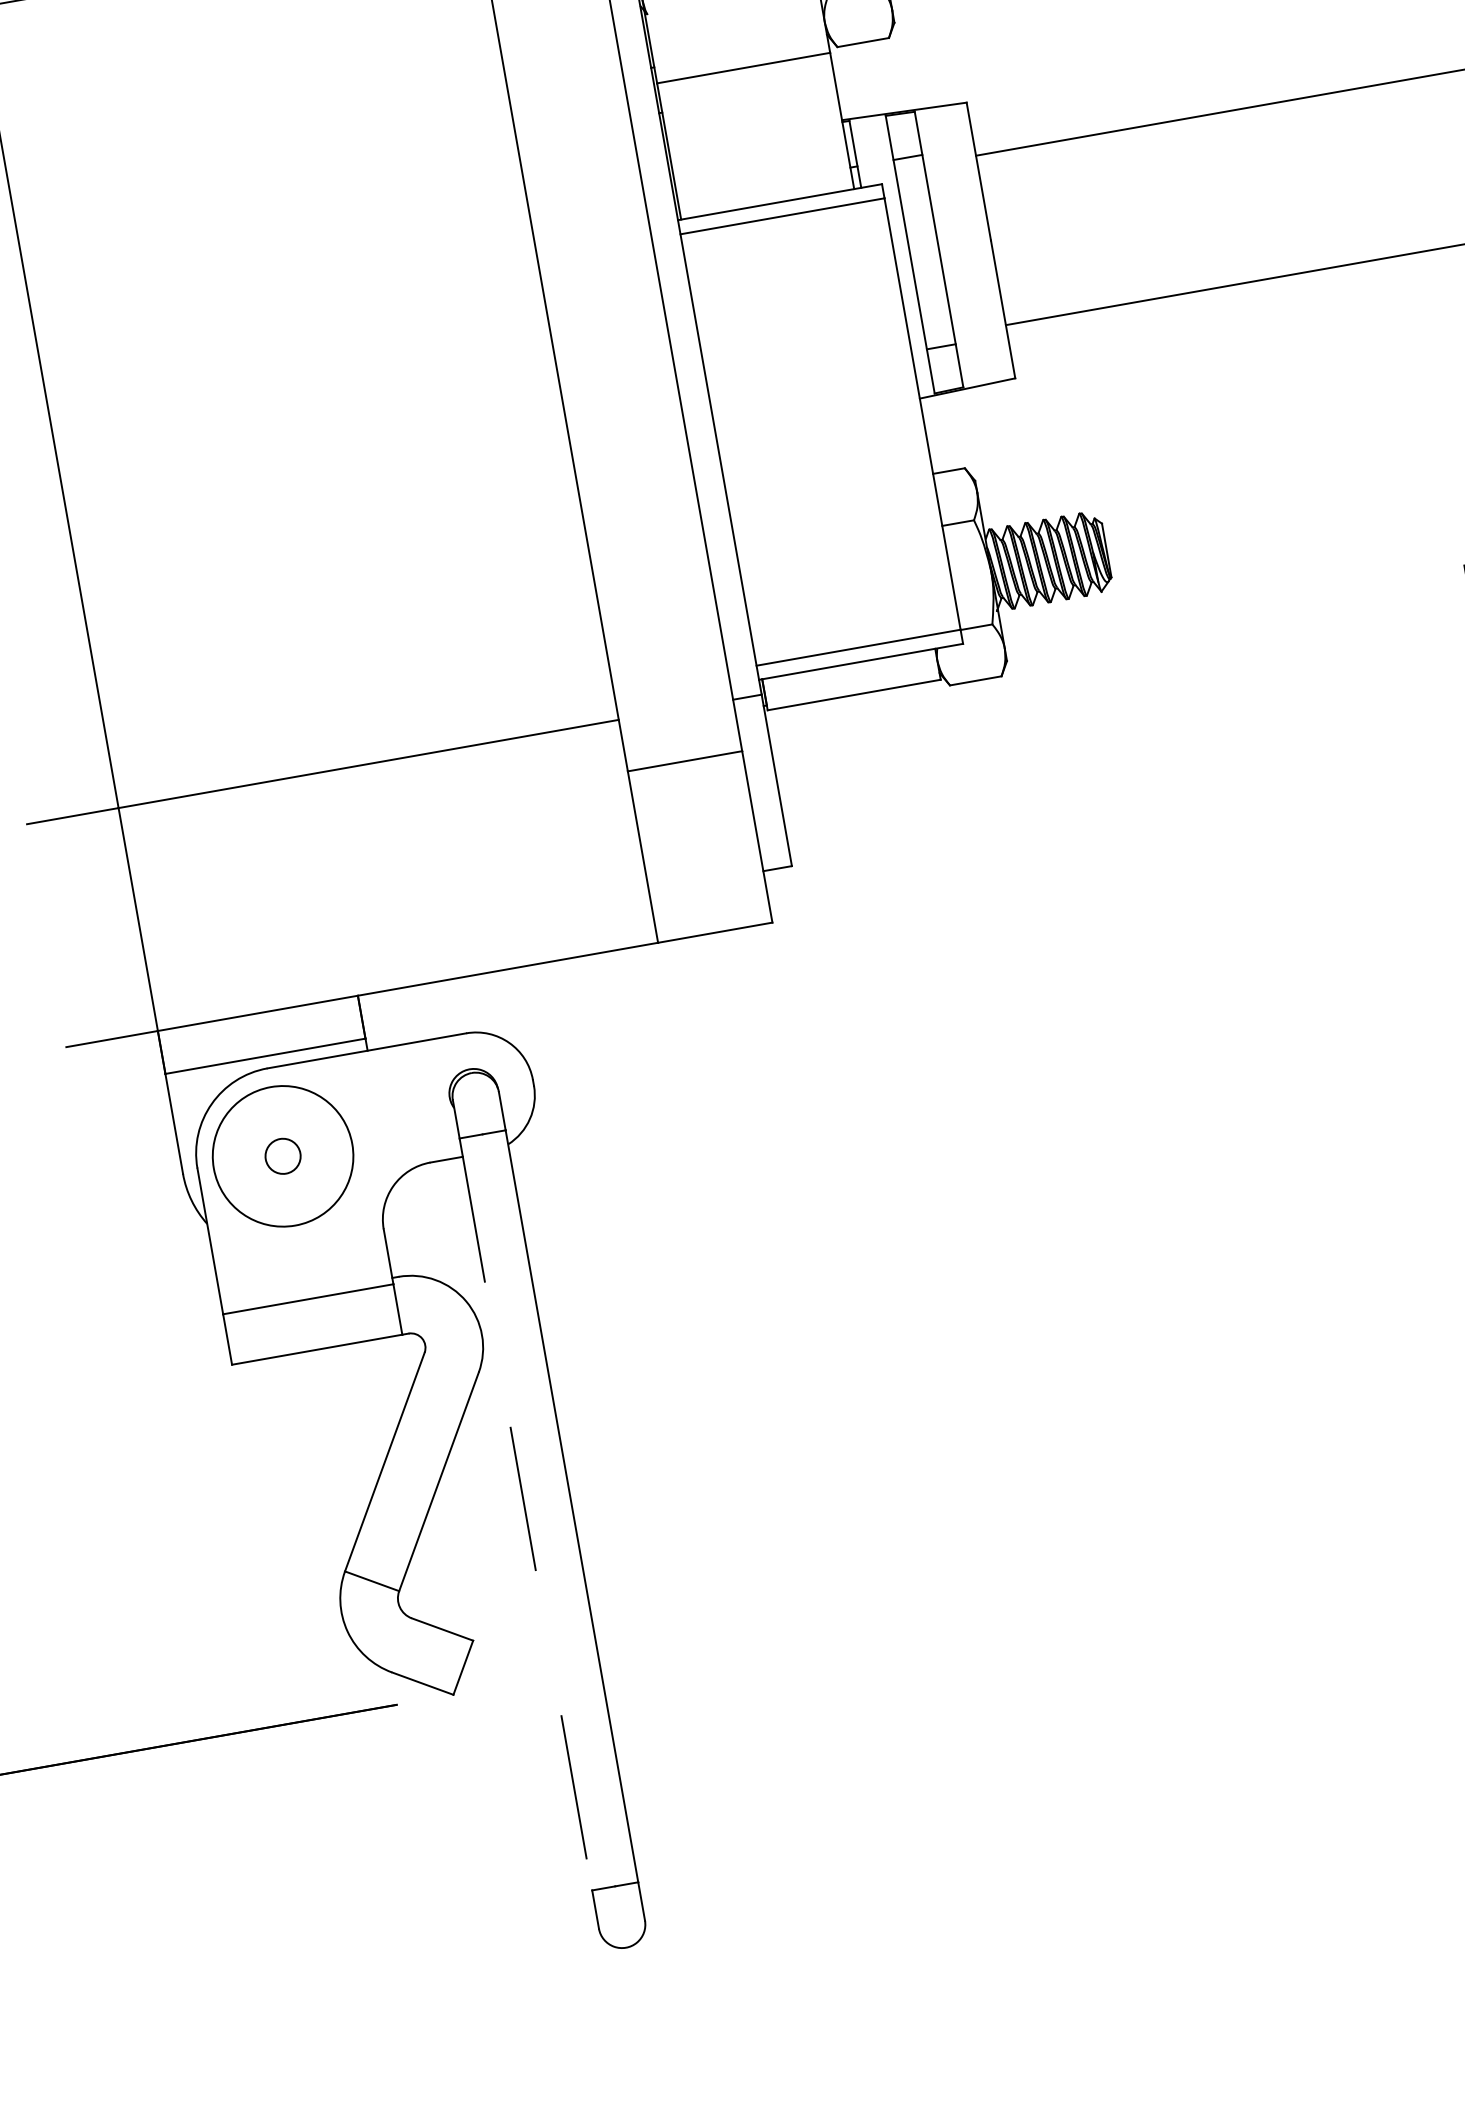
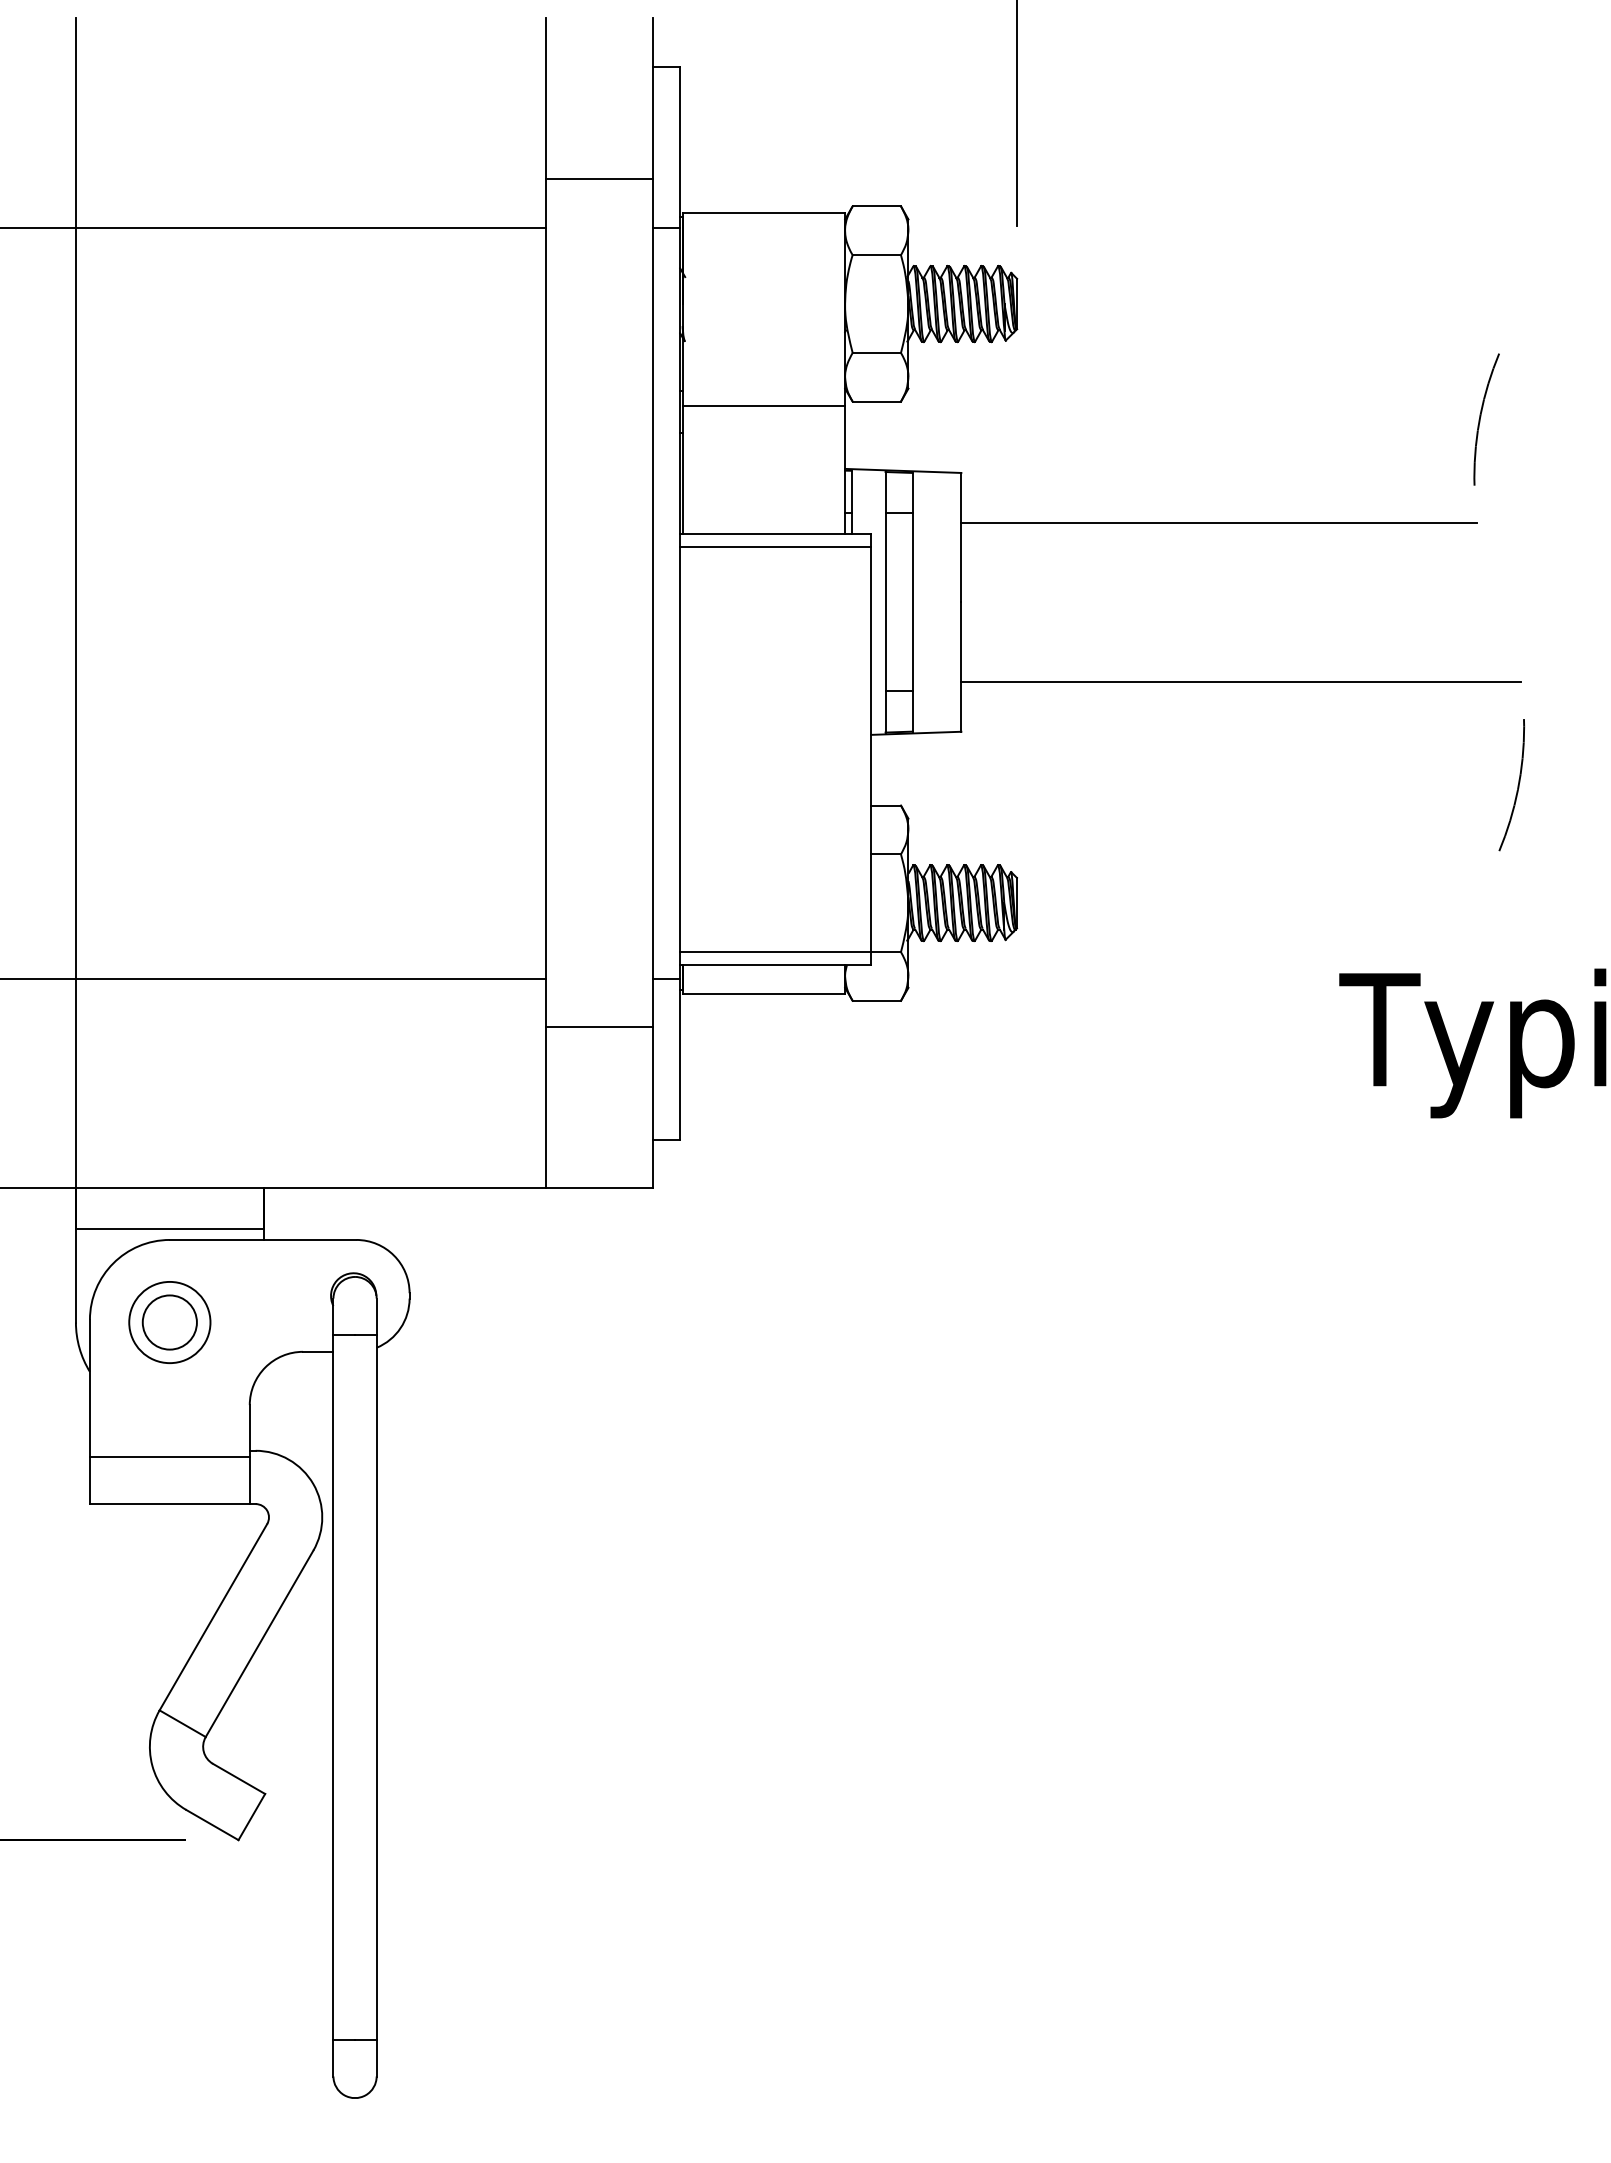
circle: (282, 1156) -> (169, 1322), size x0.62
circle: (282, 1156) -> (169, 1322), size x1.67
line: (525, 1514) -> (333, 1687), dashed -> solid

